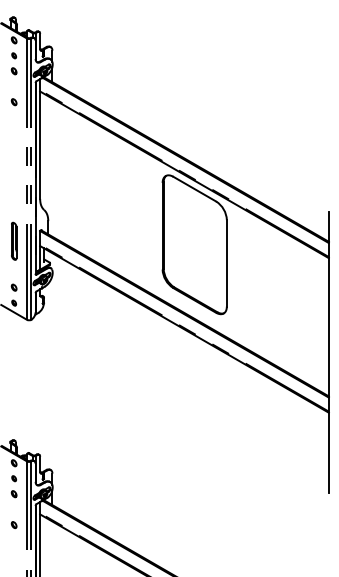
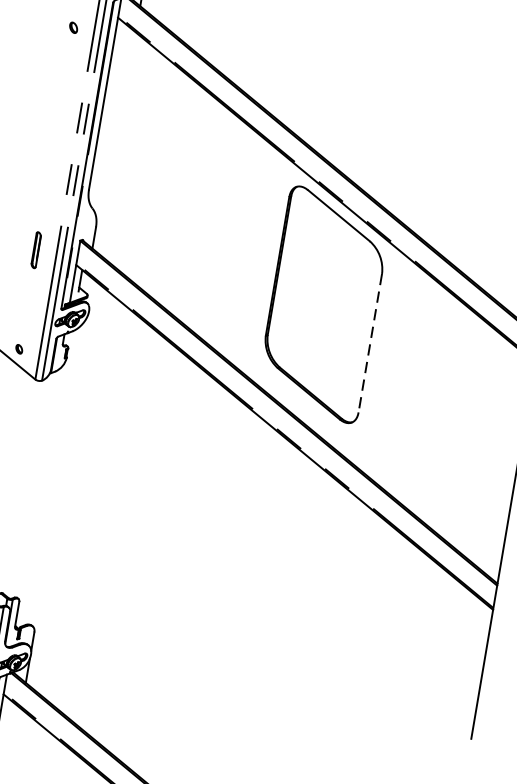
part: (14, 240) -> (36, 249), size x0.6
line: (226, 263) -> (369, 343), solid -> dashed
part: (13, 287) -> (22, 324), removed

